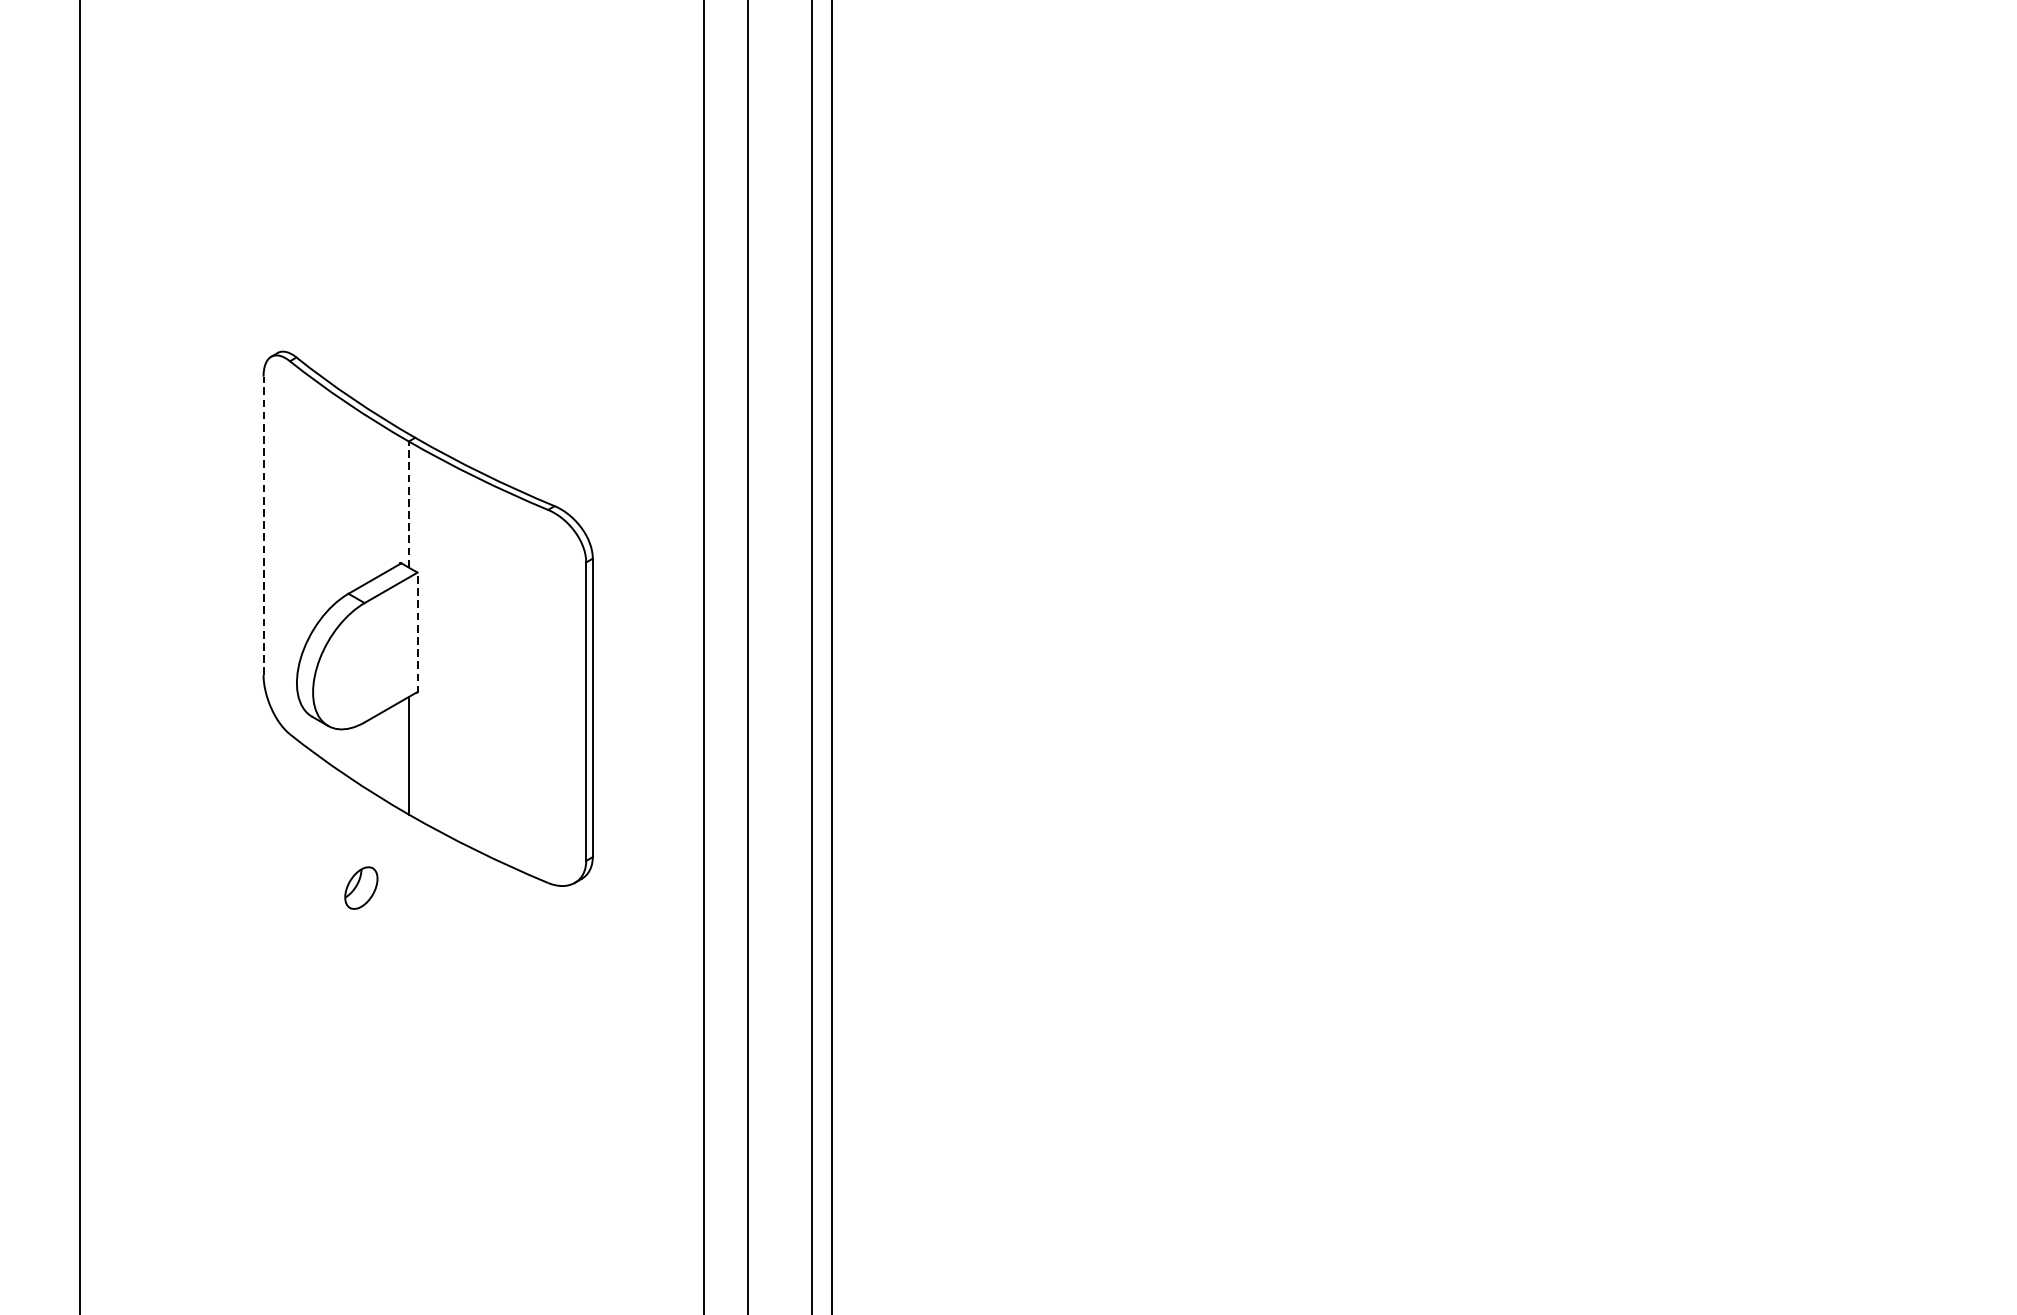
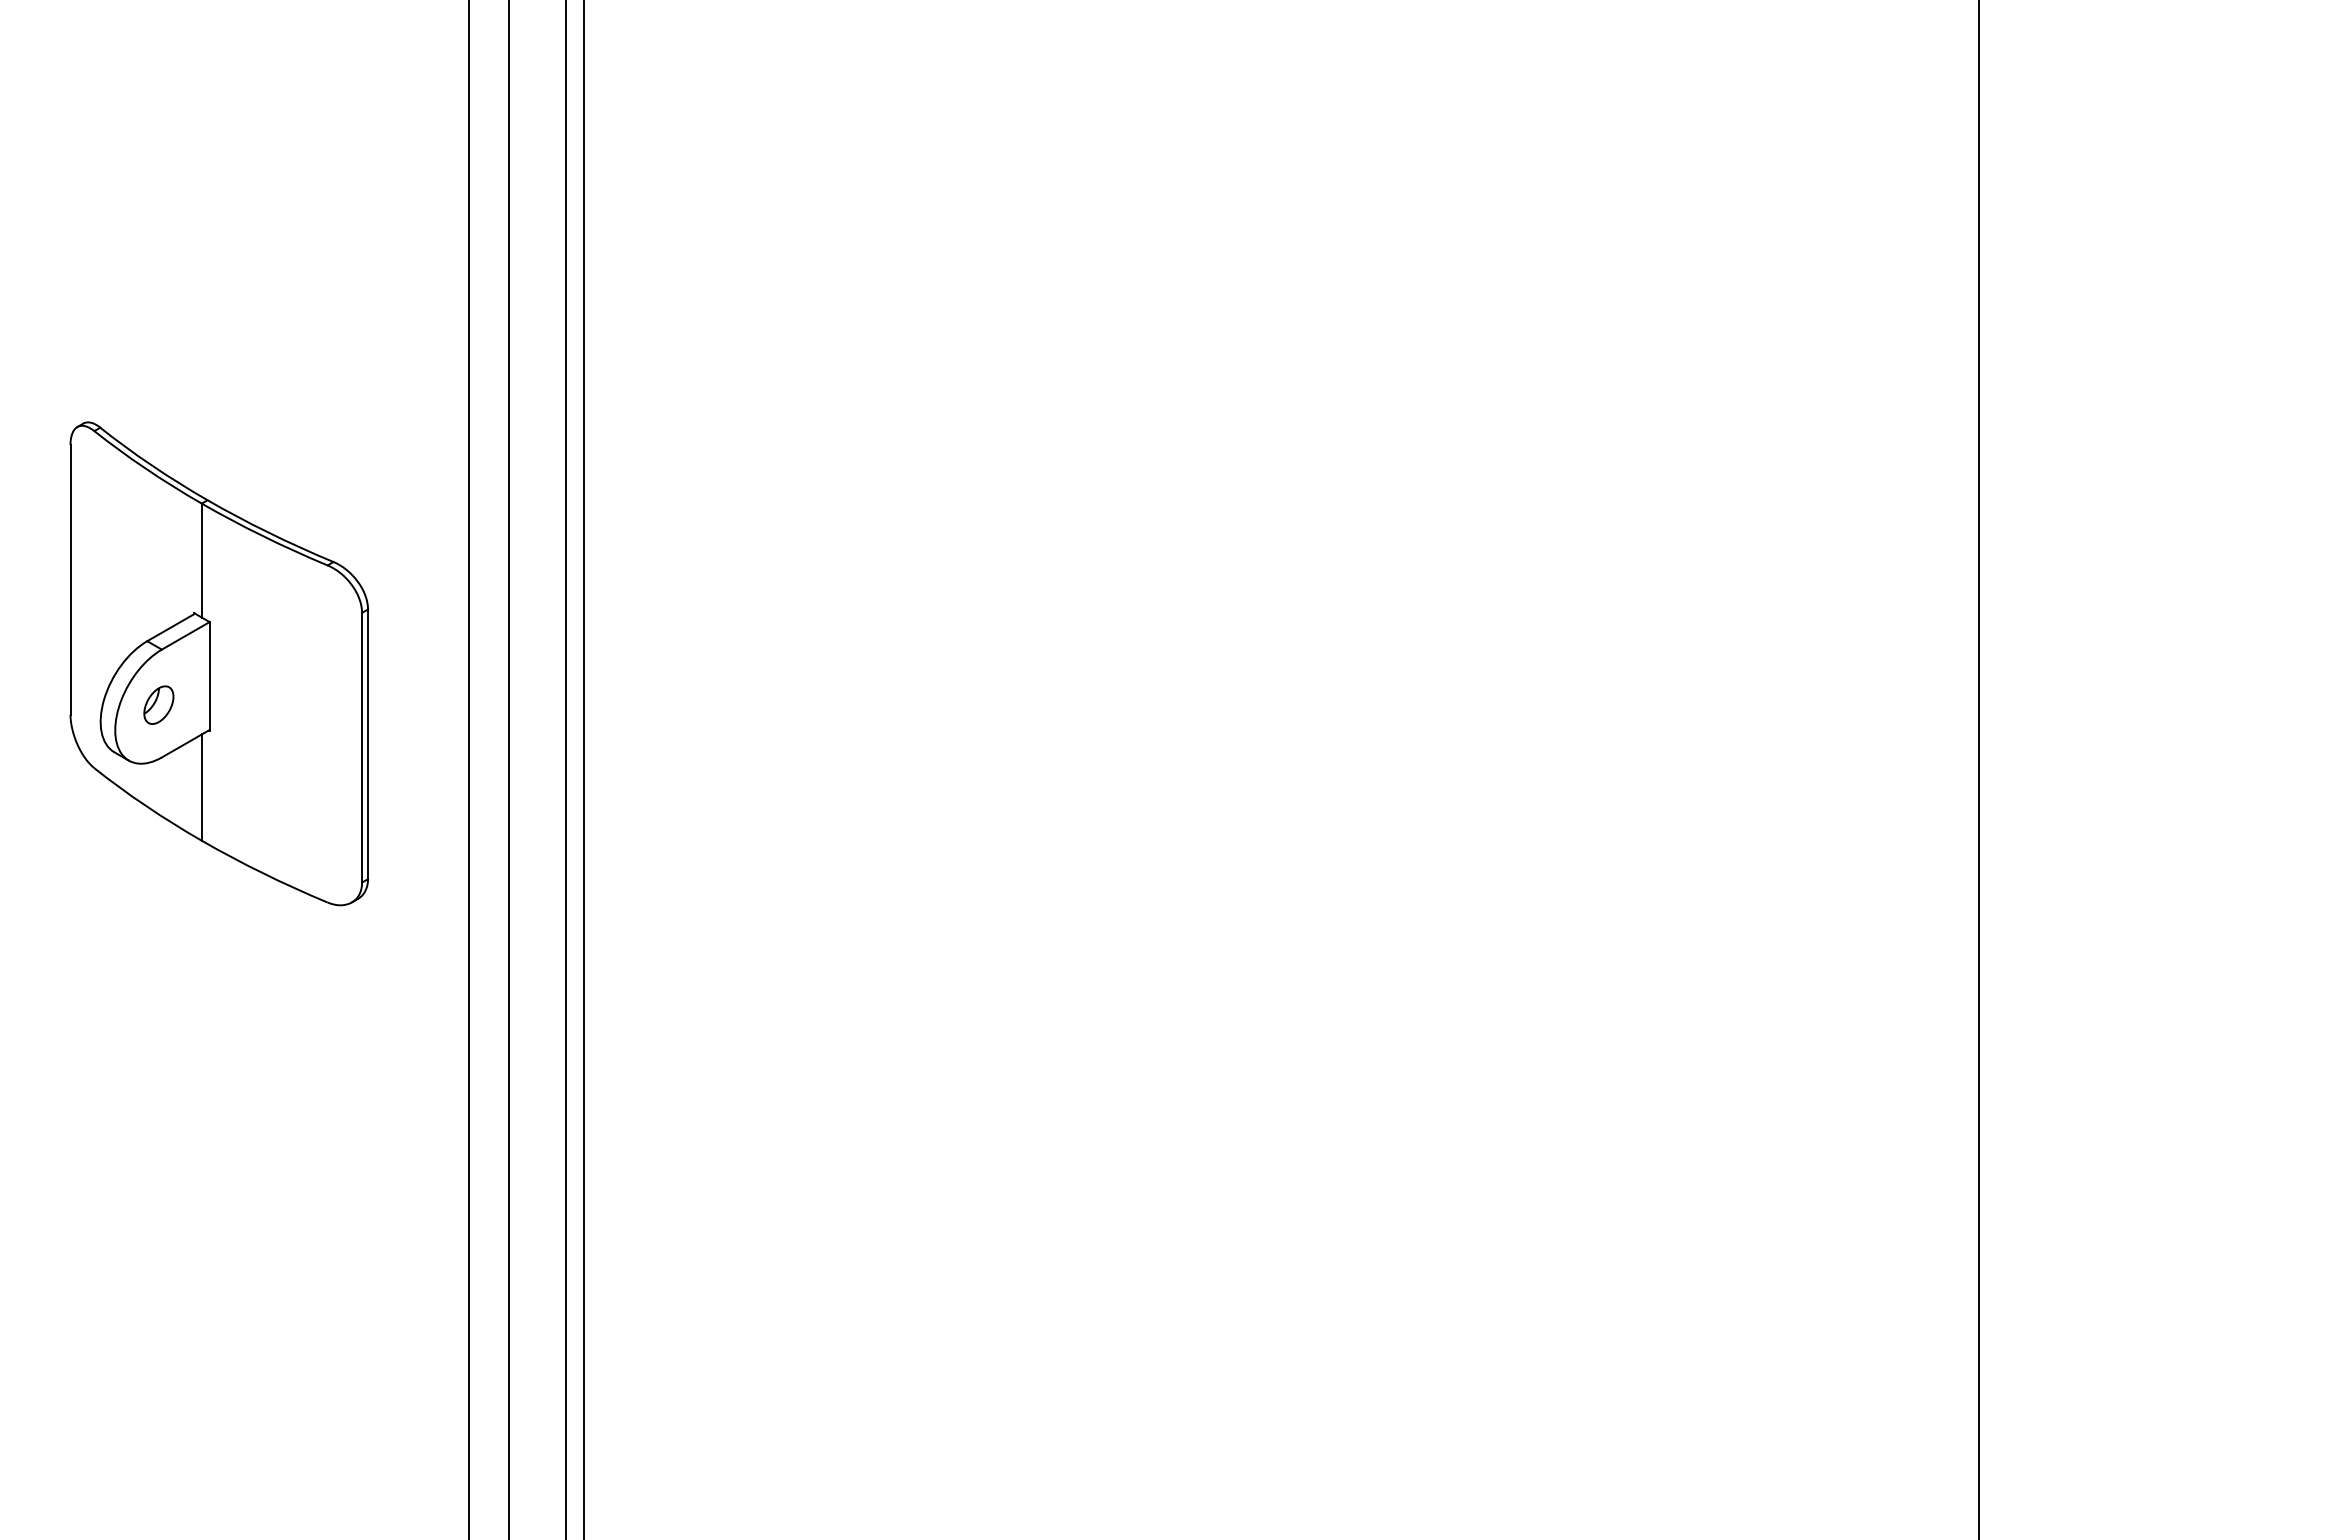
line: (408, 504) -> (201, 560), dashed -> solid
line: (263, 525) -> (70, 579), dashed -> solid
line: (417, 632) -> (209, 676), dashed -> solid
part: (360, 887) -> (158, 704), moved

